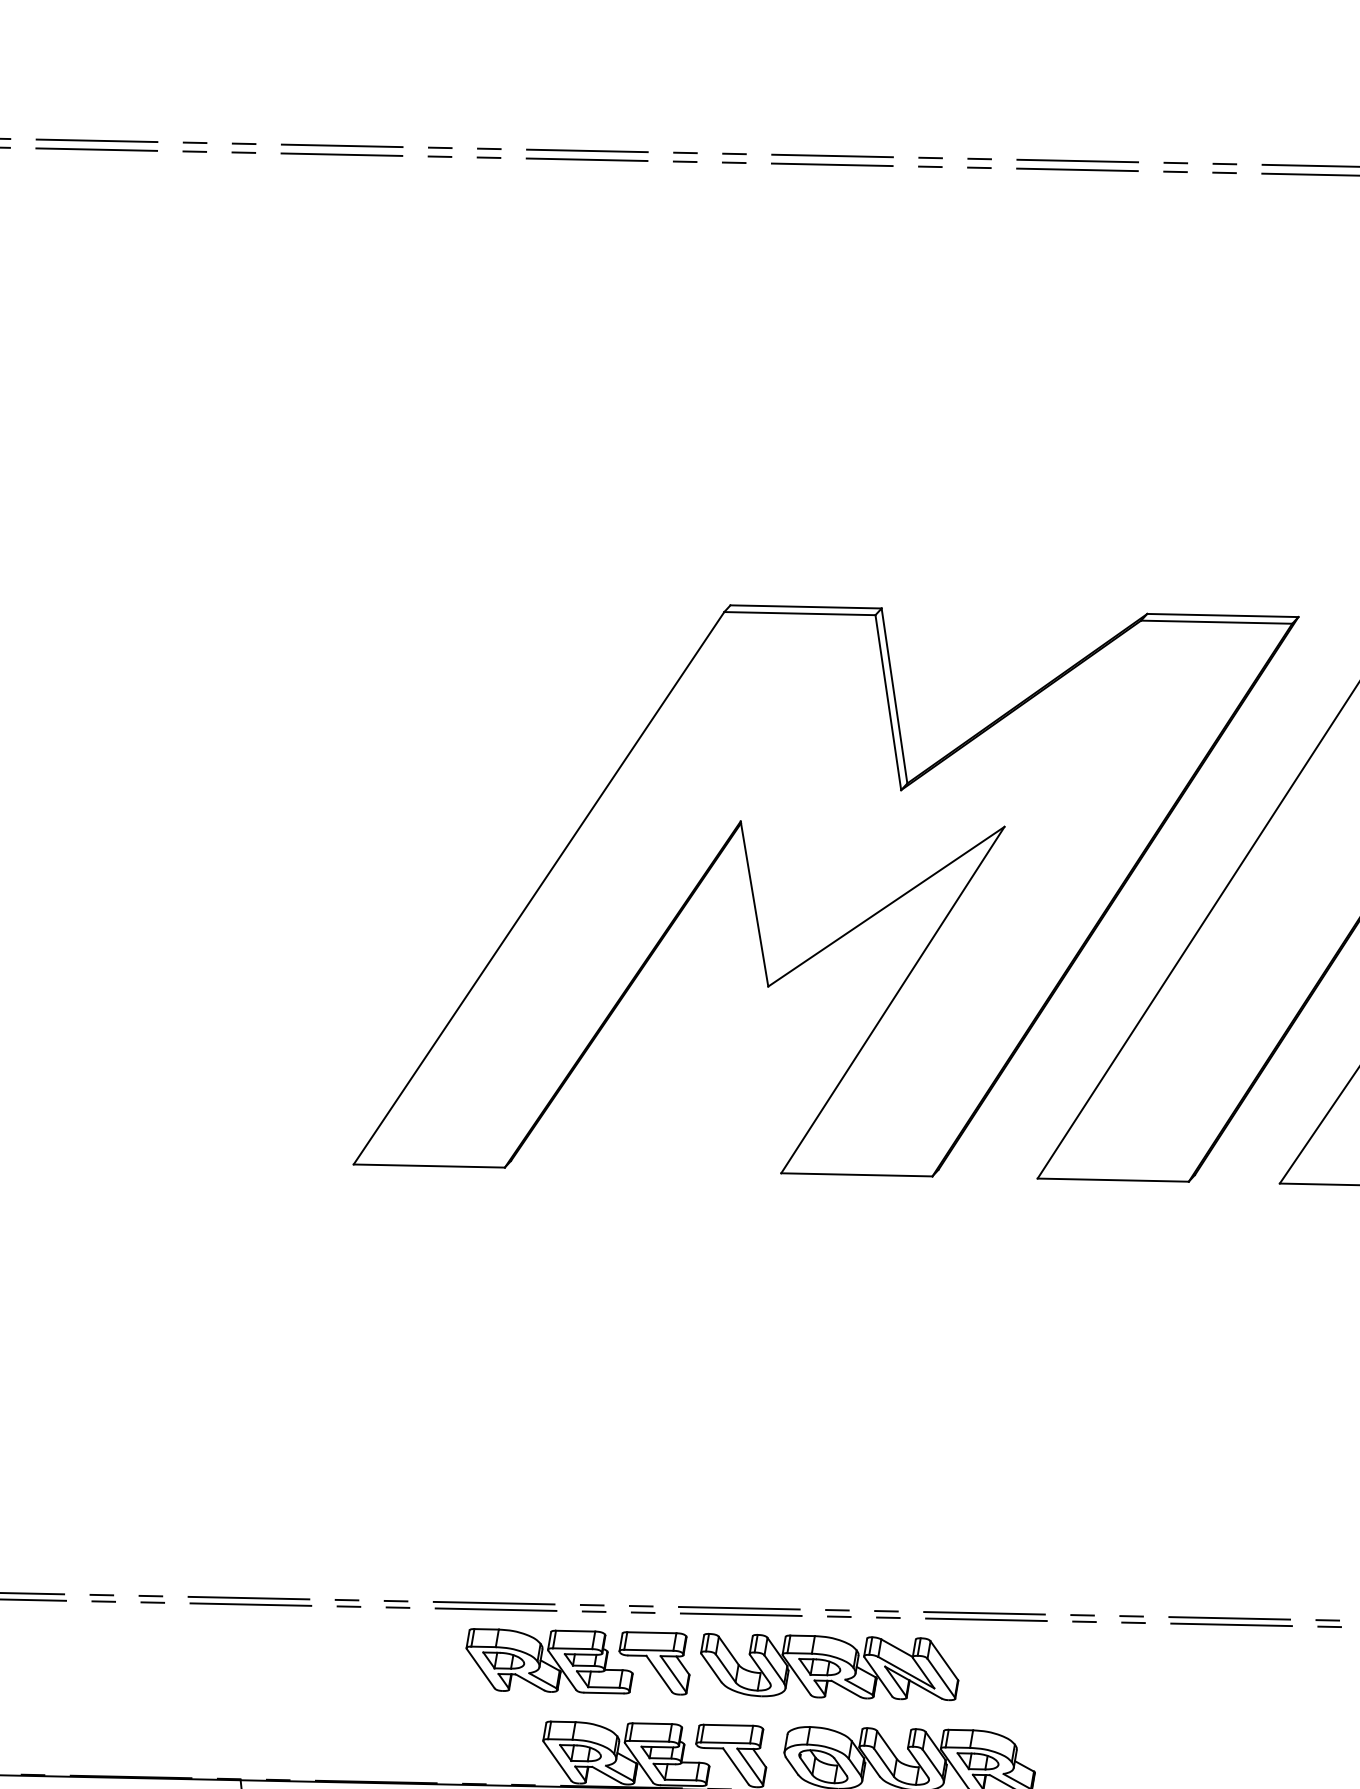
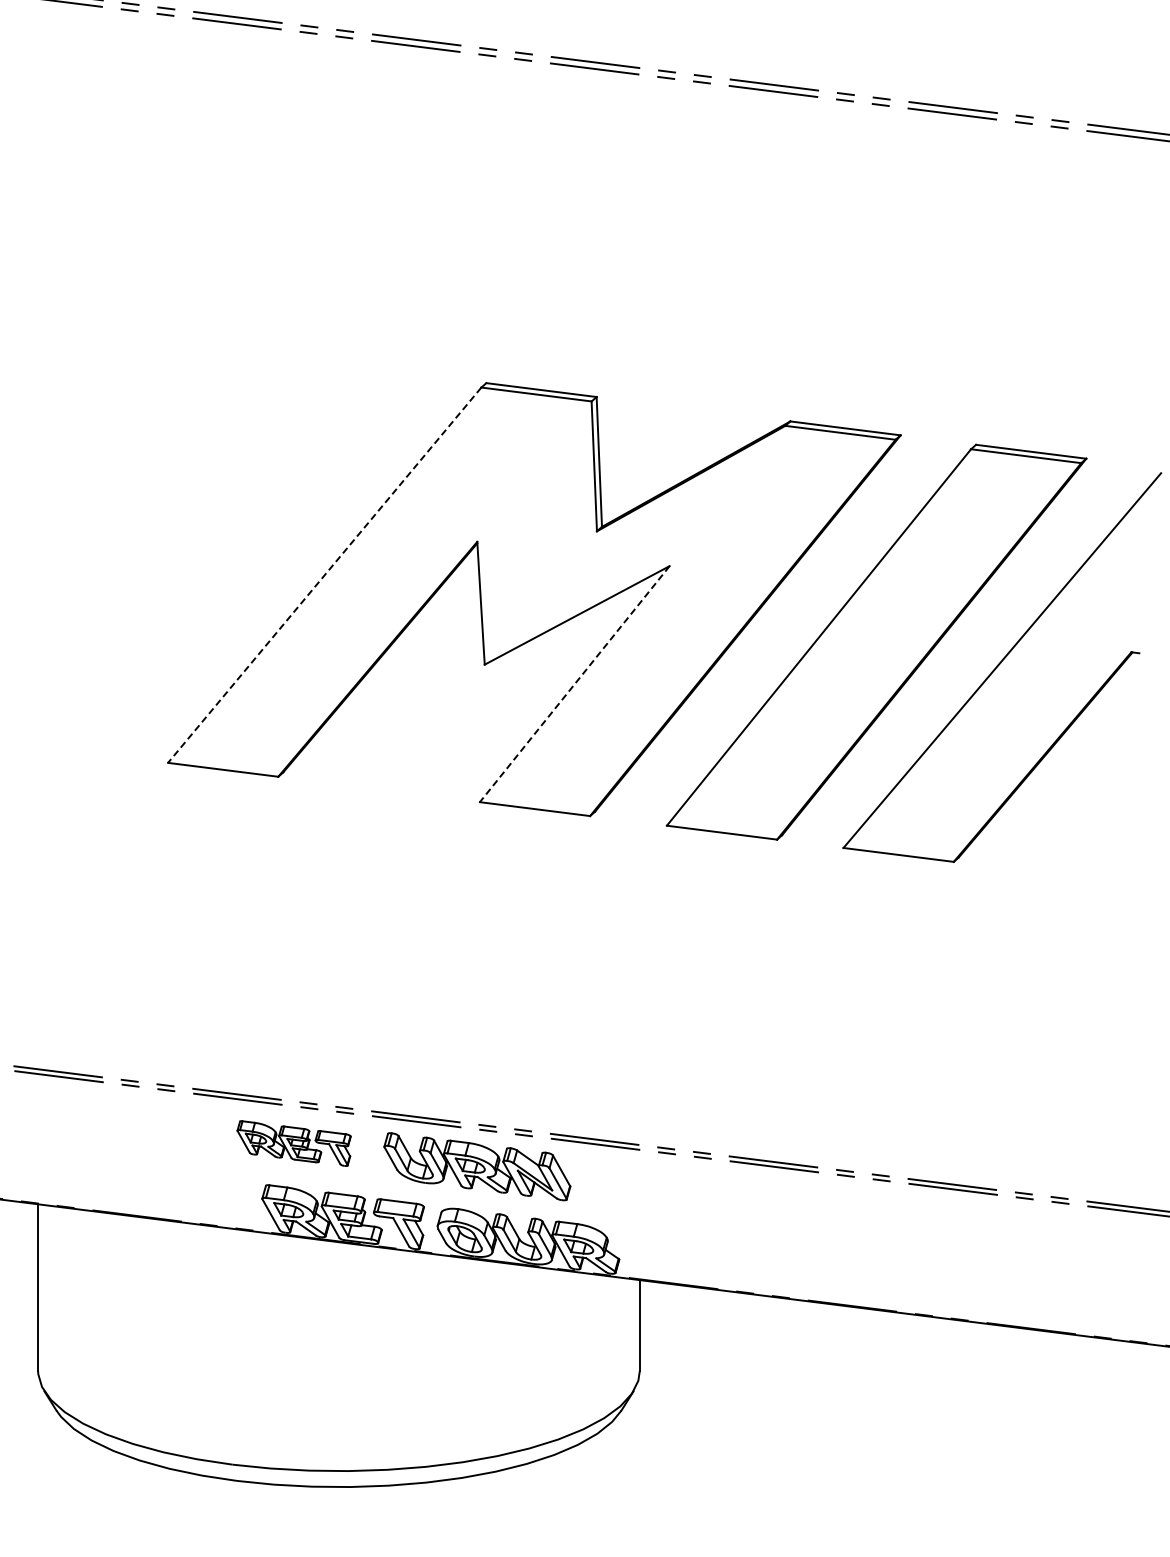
line: (538, 888) -> (324, 575), solid -> dashed
line: (892, 1000) -> (574, 684), solid -> dashed
part: (577, 1661) -> (293, 1143), size x0.7

